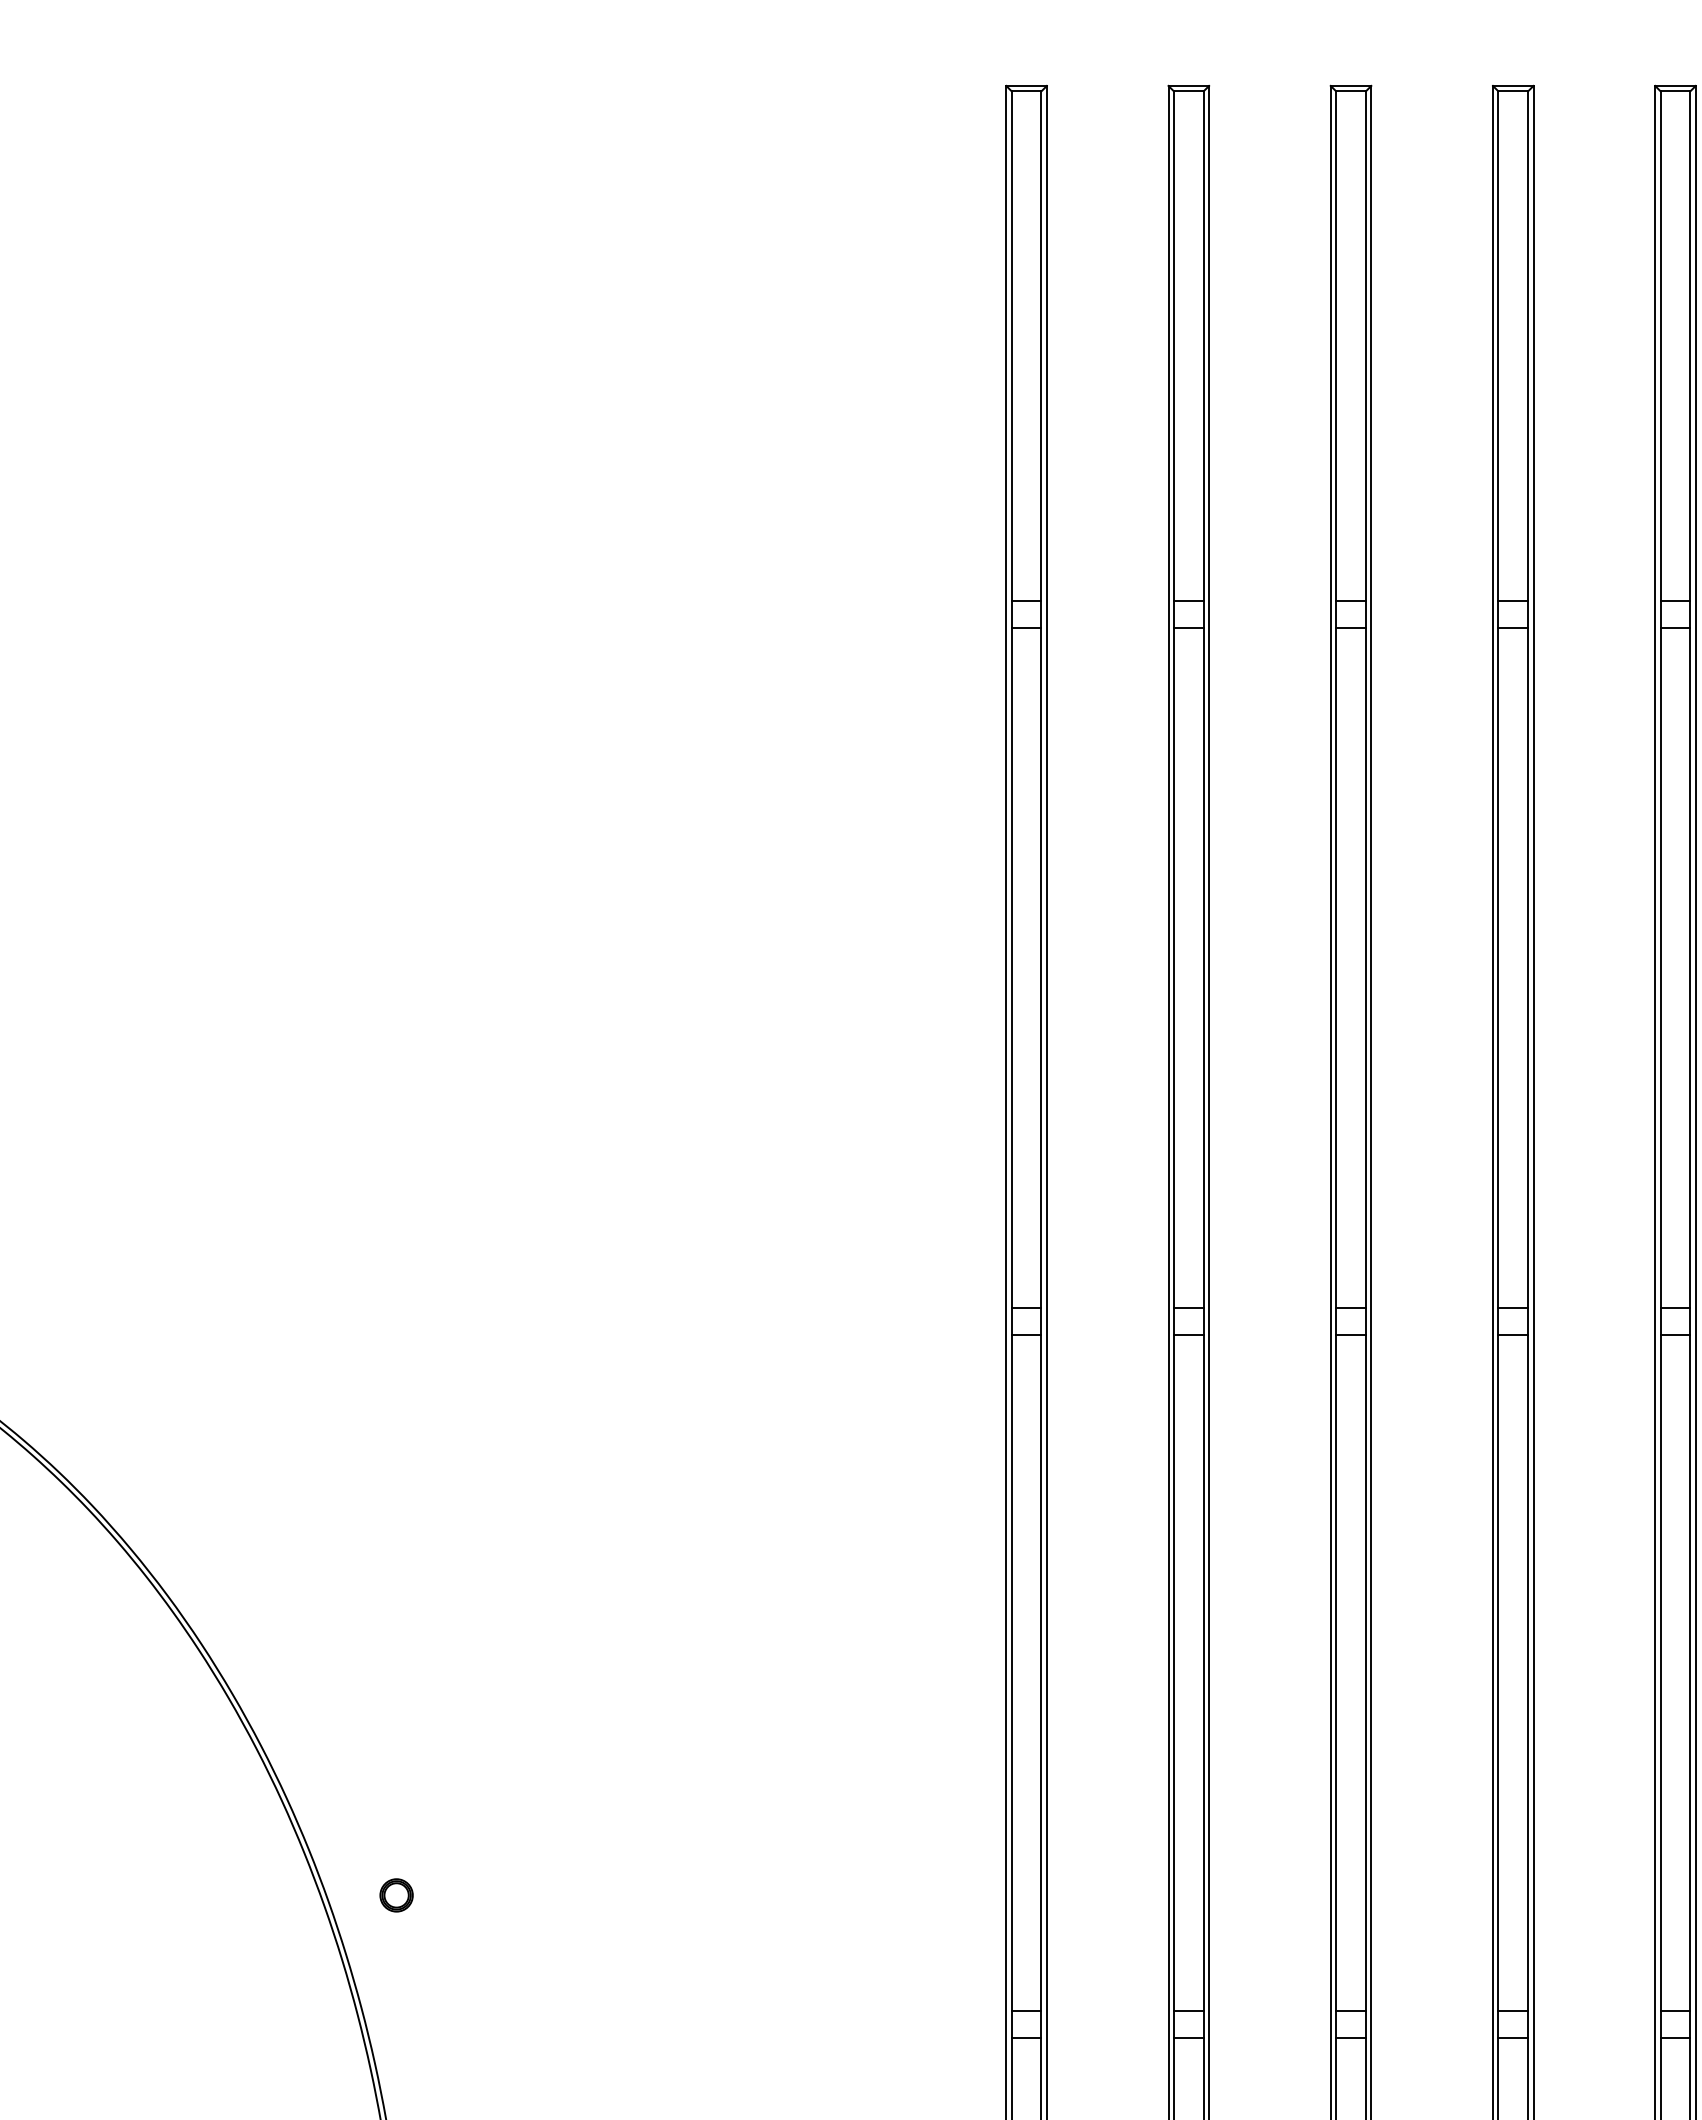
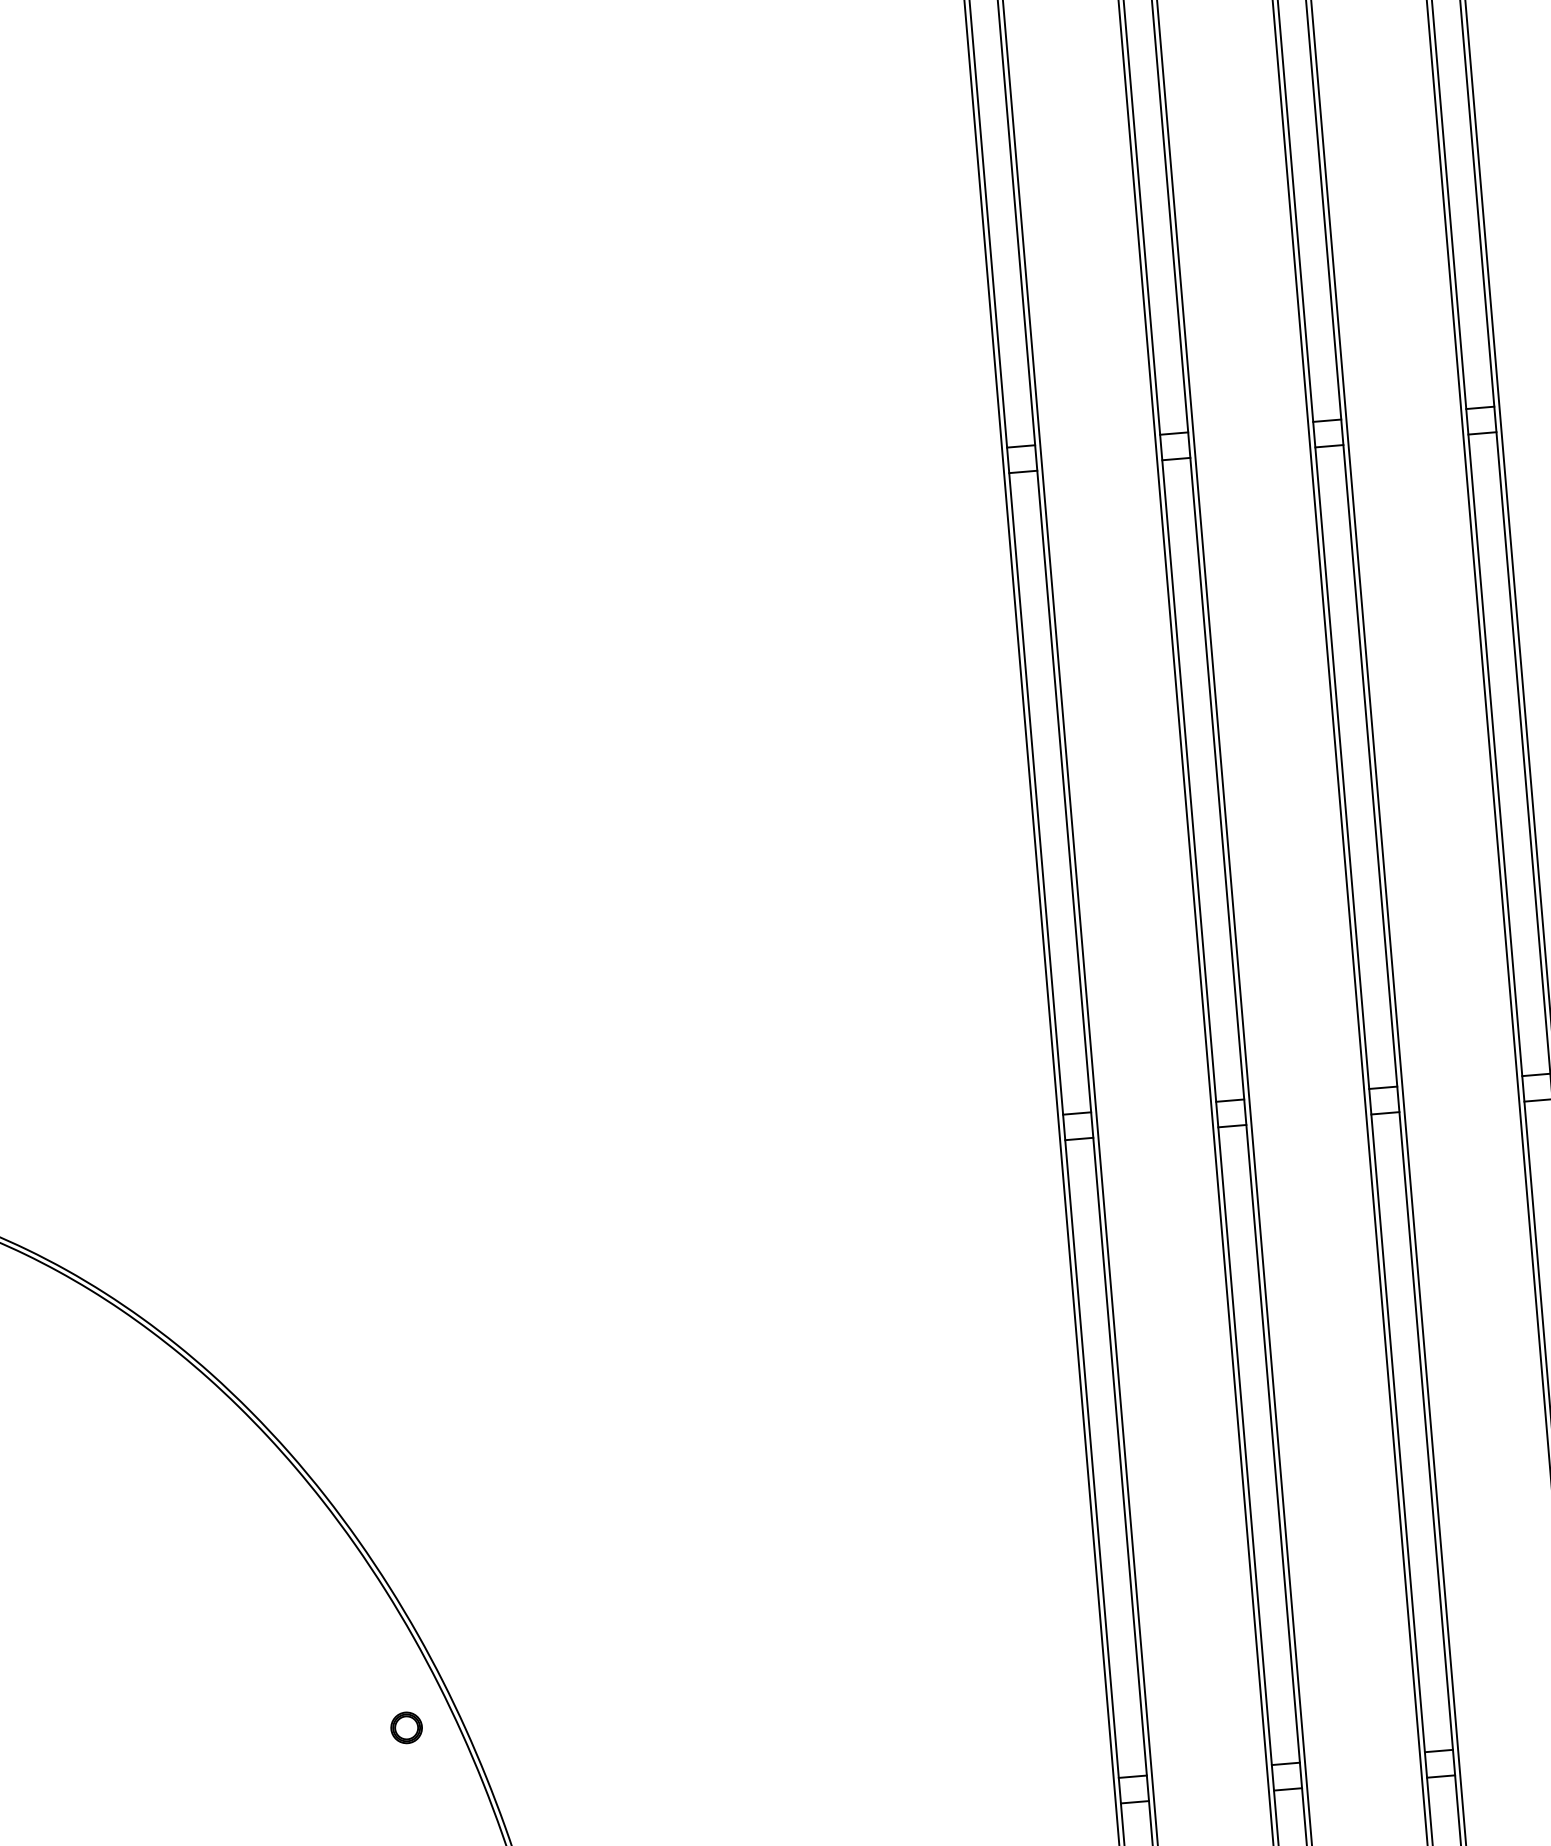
part: (396, 1895) -> (406, 1727), moved

